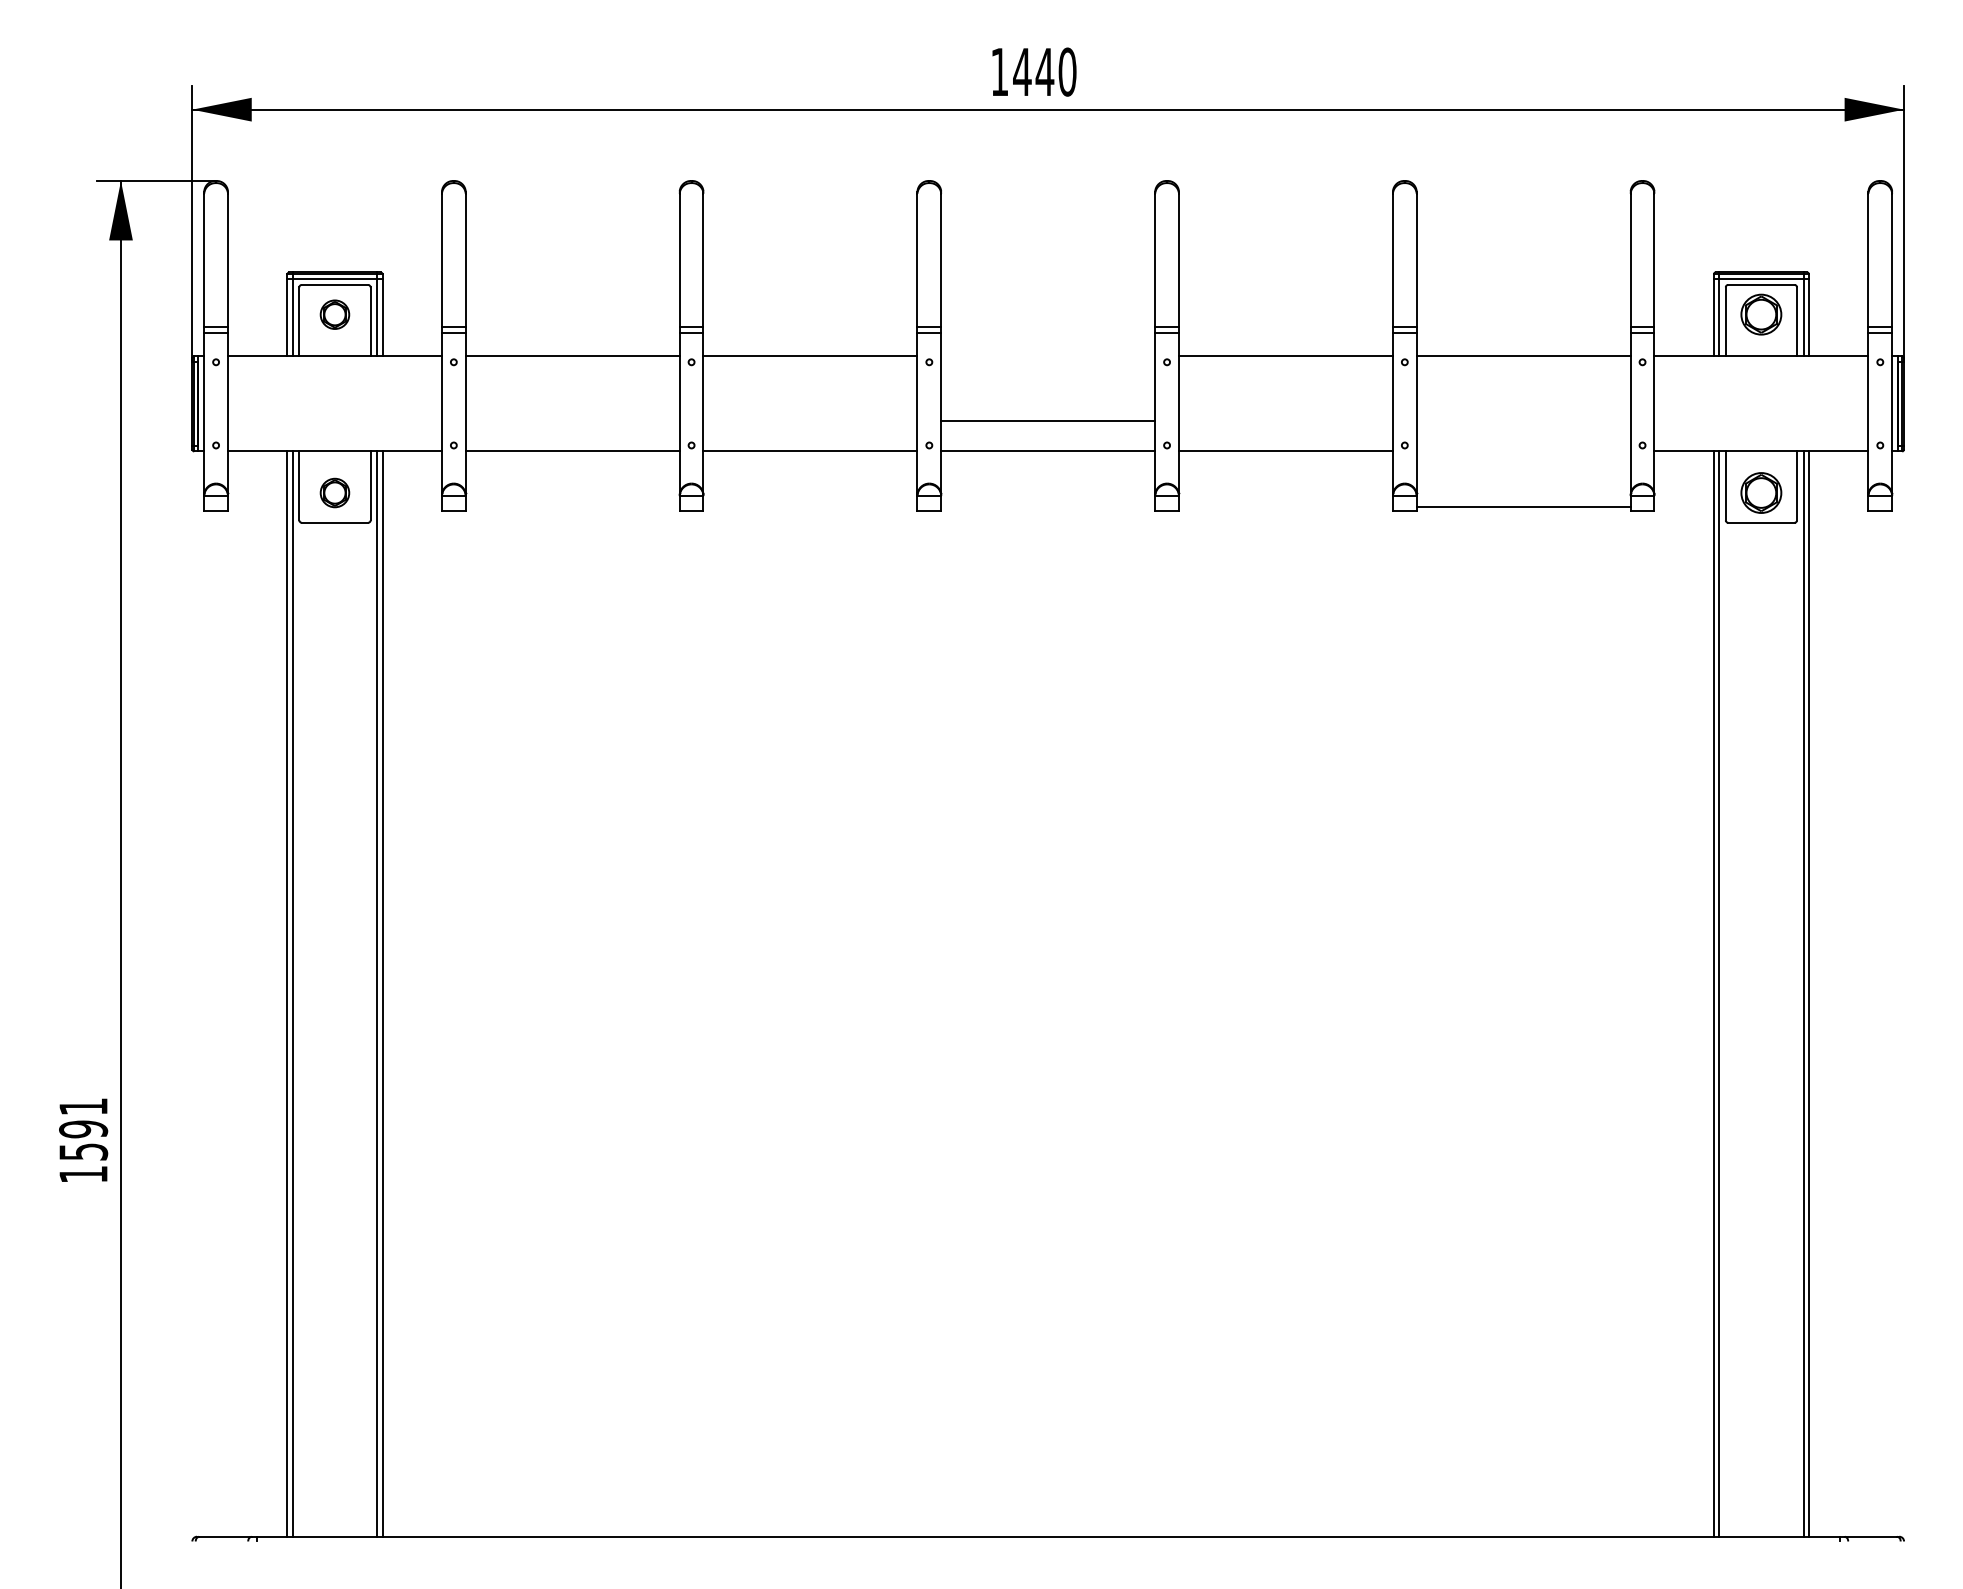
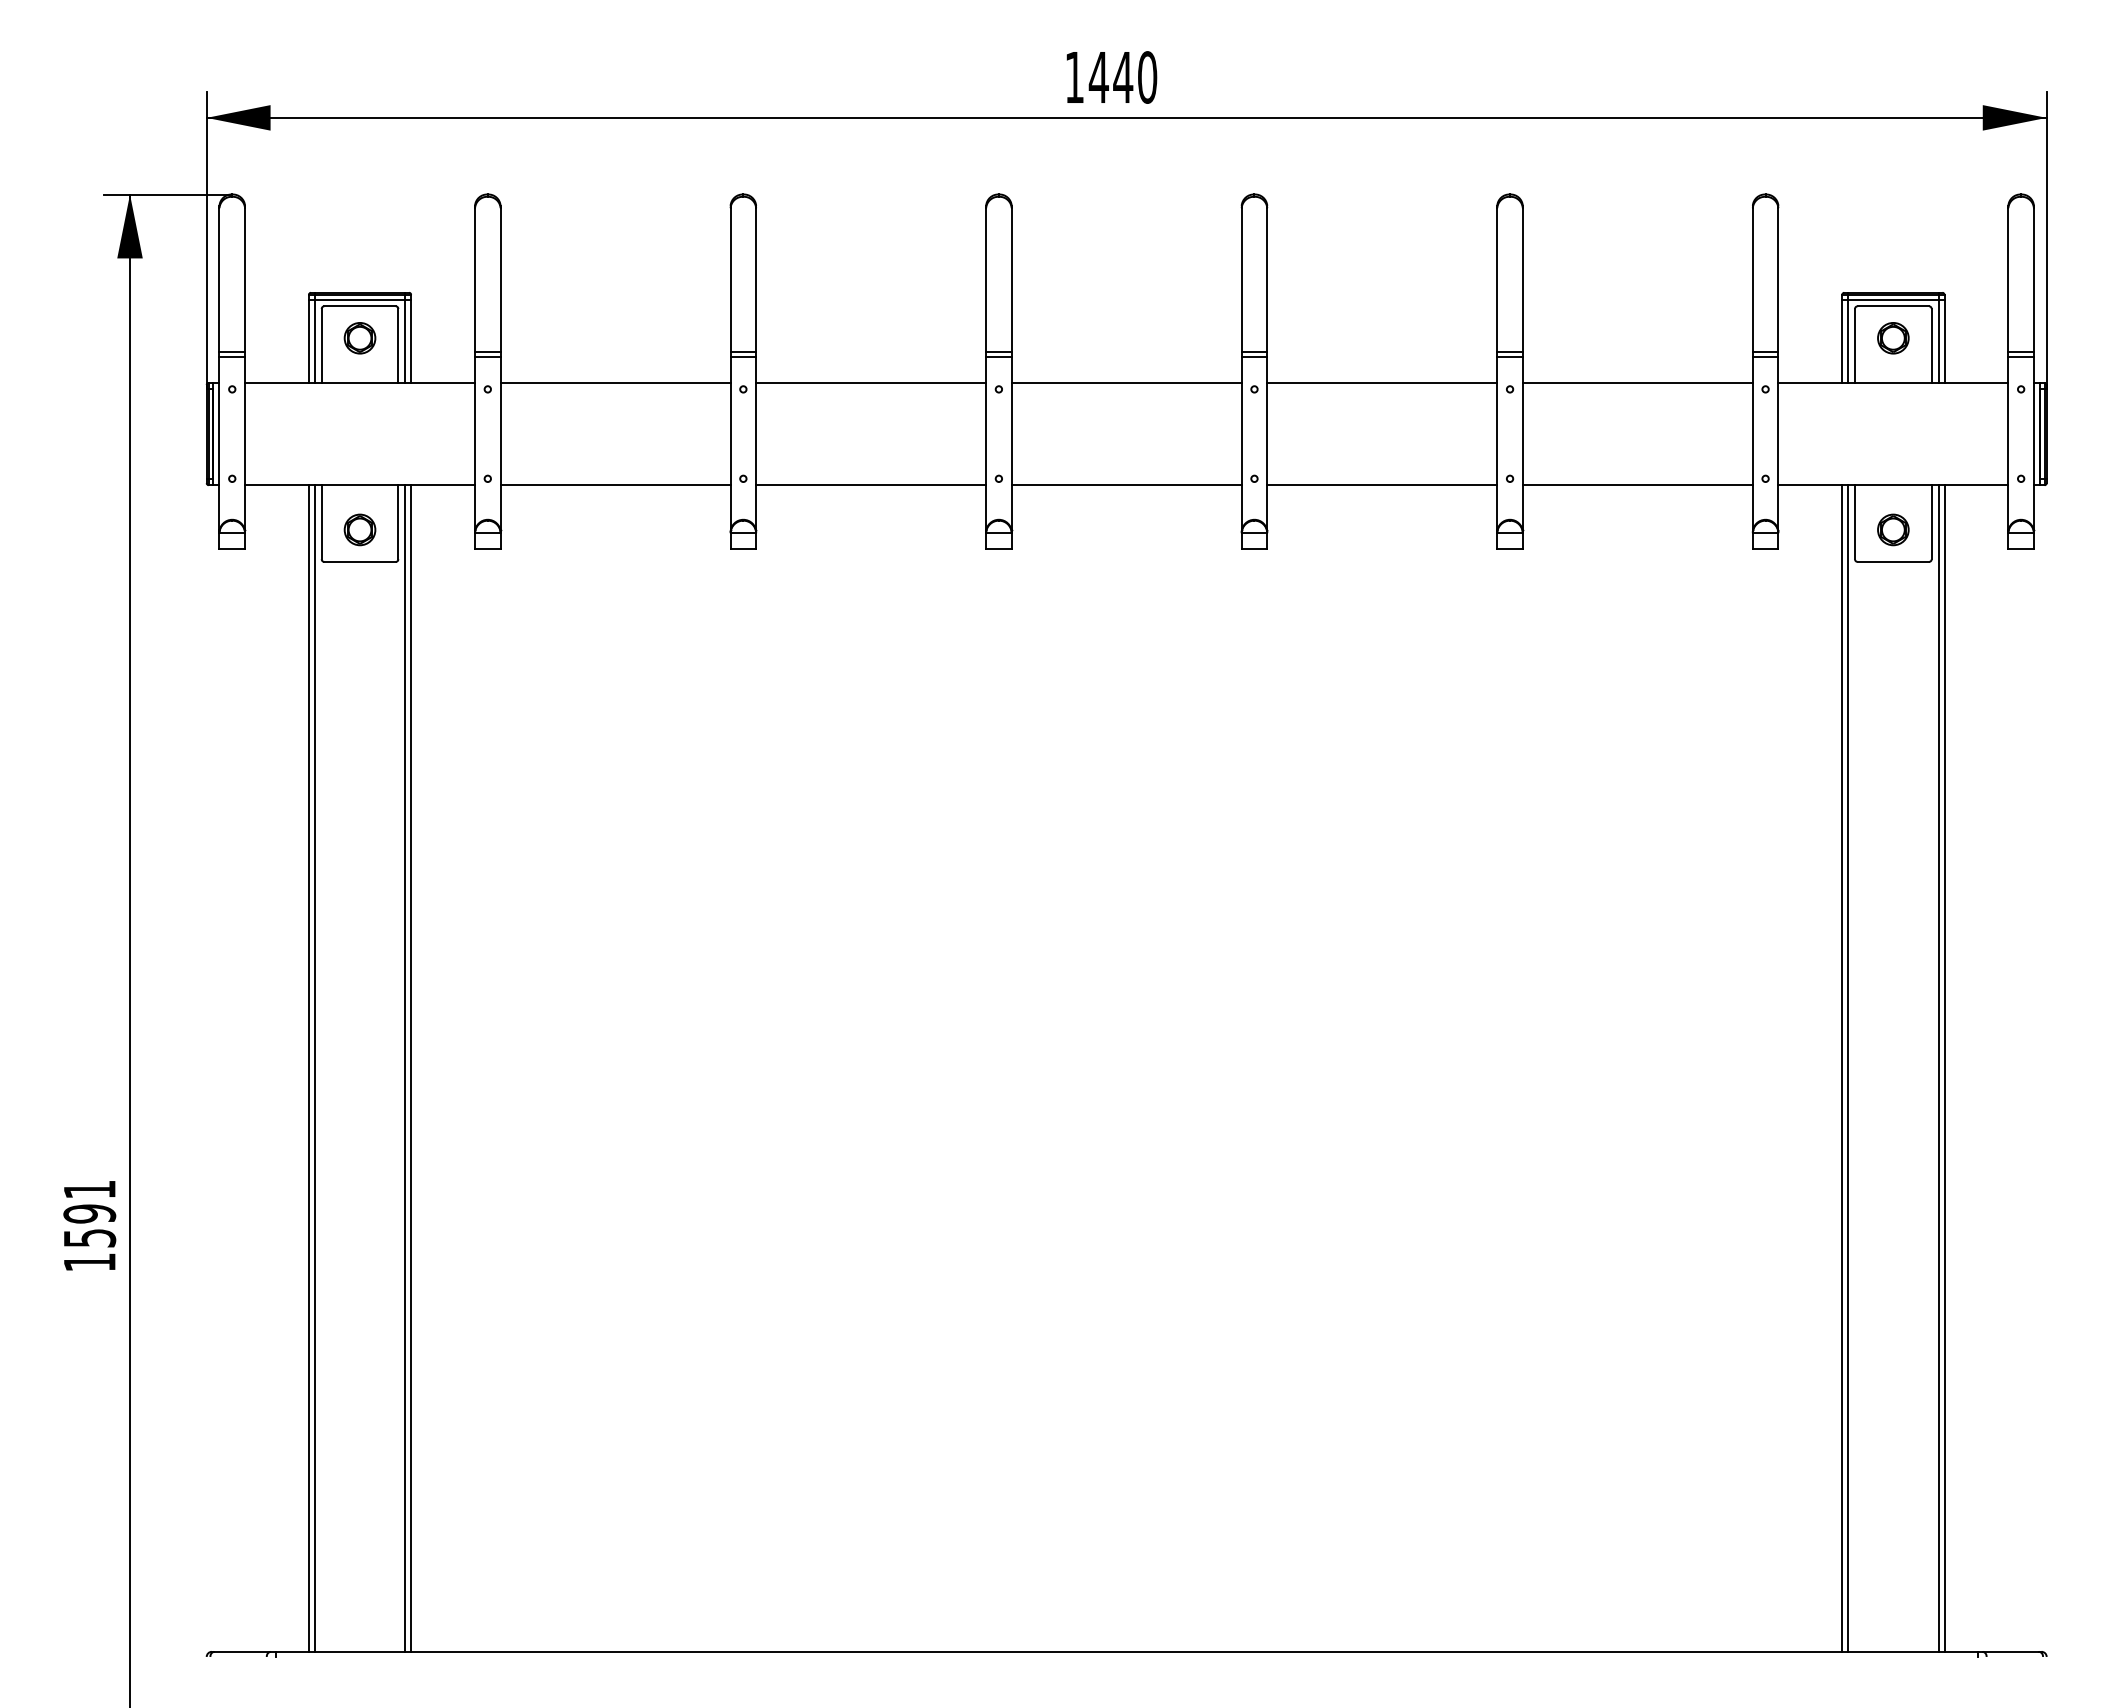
part: (1761, 314) -> (1893, 338), size x0.71
line: (1048, 421) -> (1126, 383), moved
part: (1761, 492) -> (1893, 529), size x0.71
line: (1523, 507) -> (1637, 485), moved

